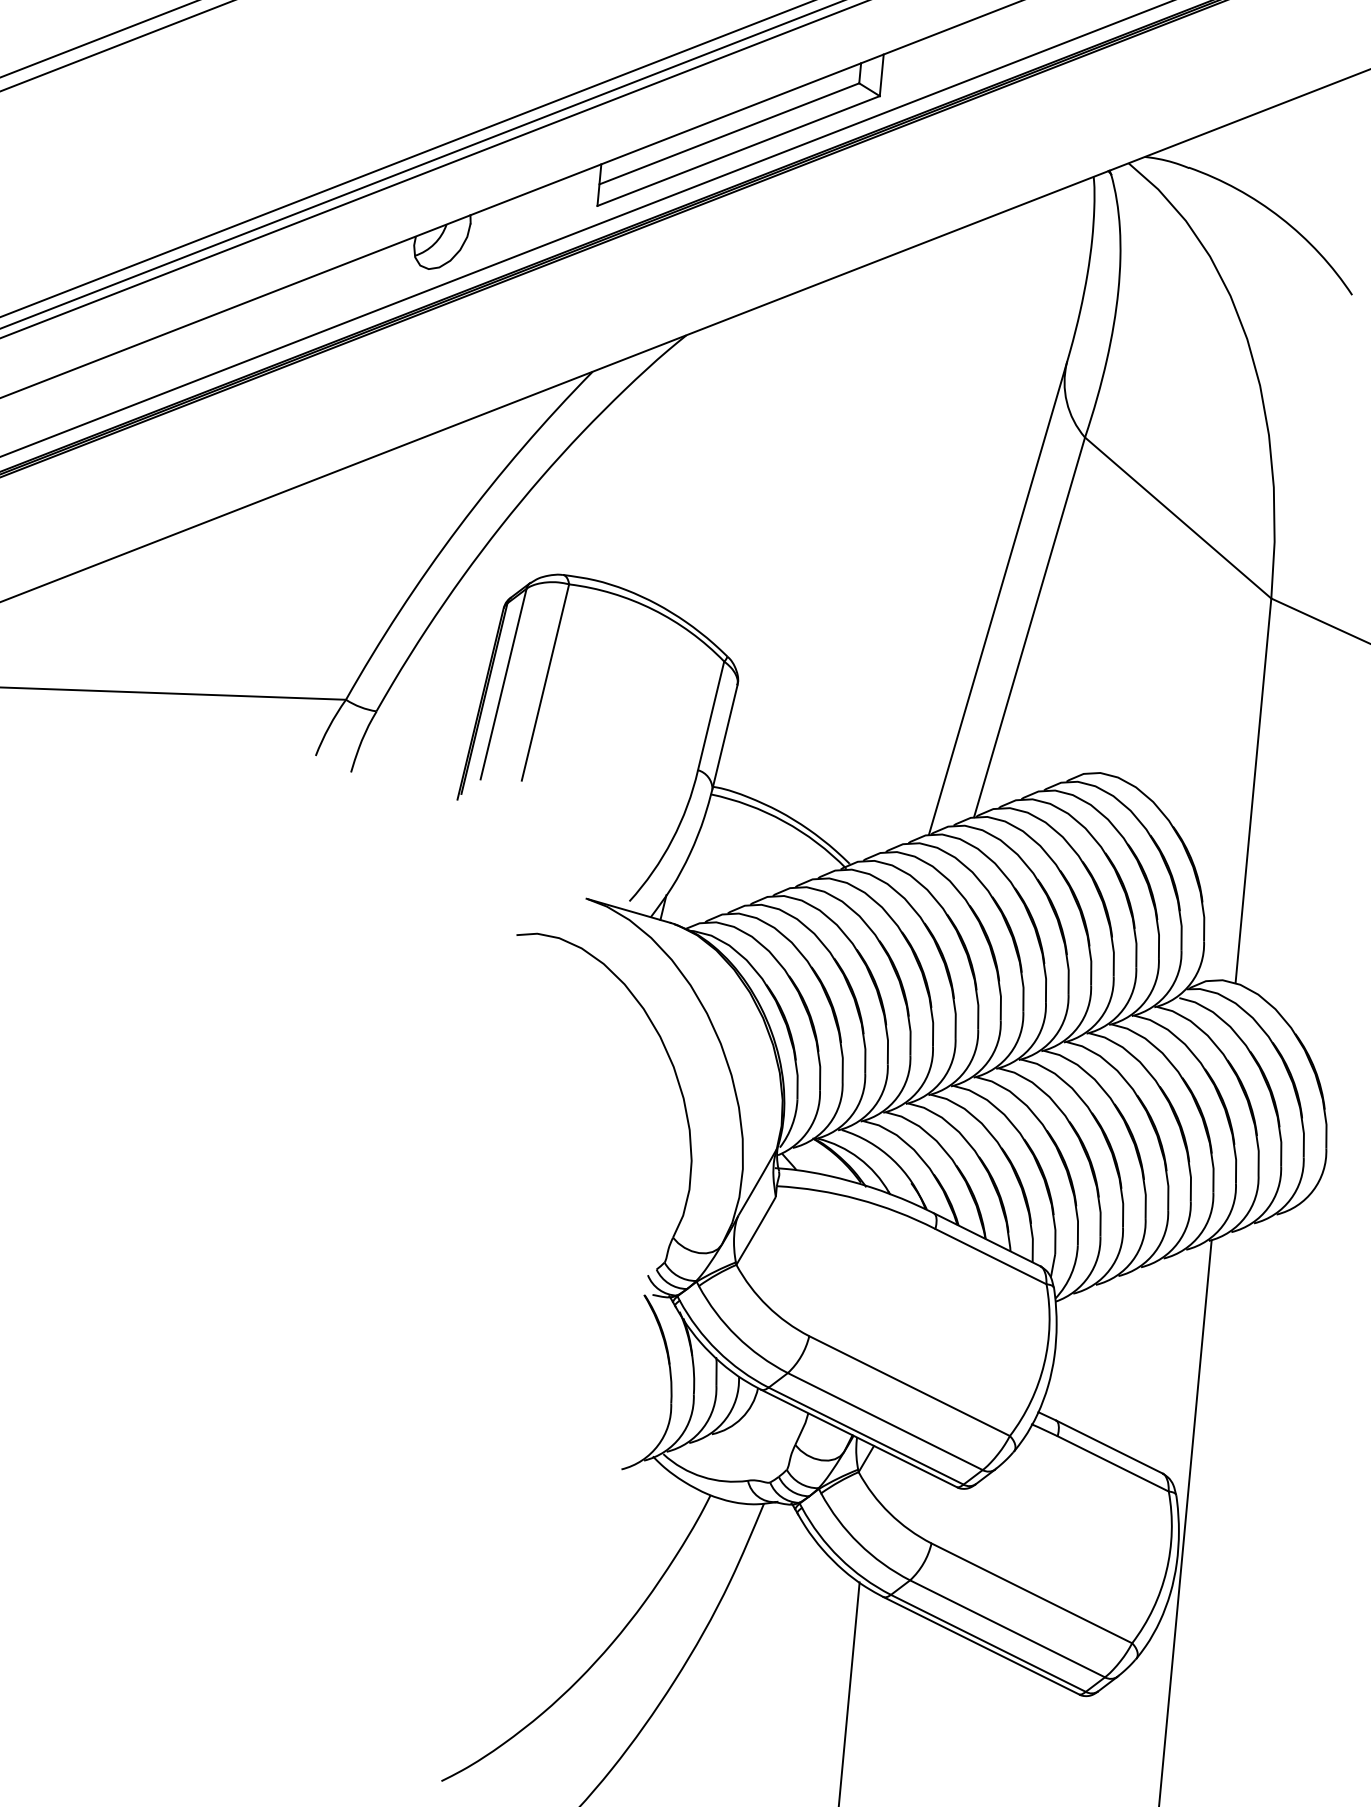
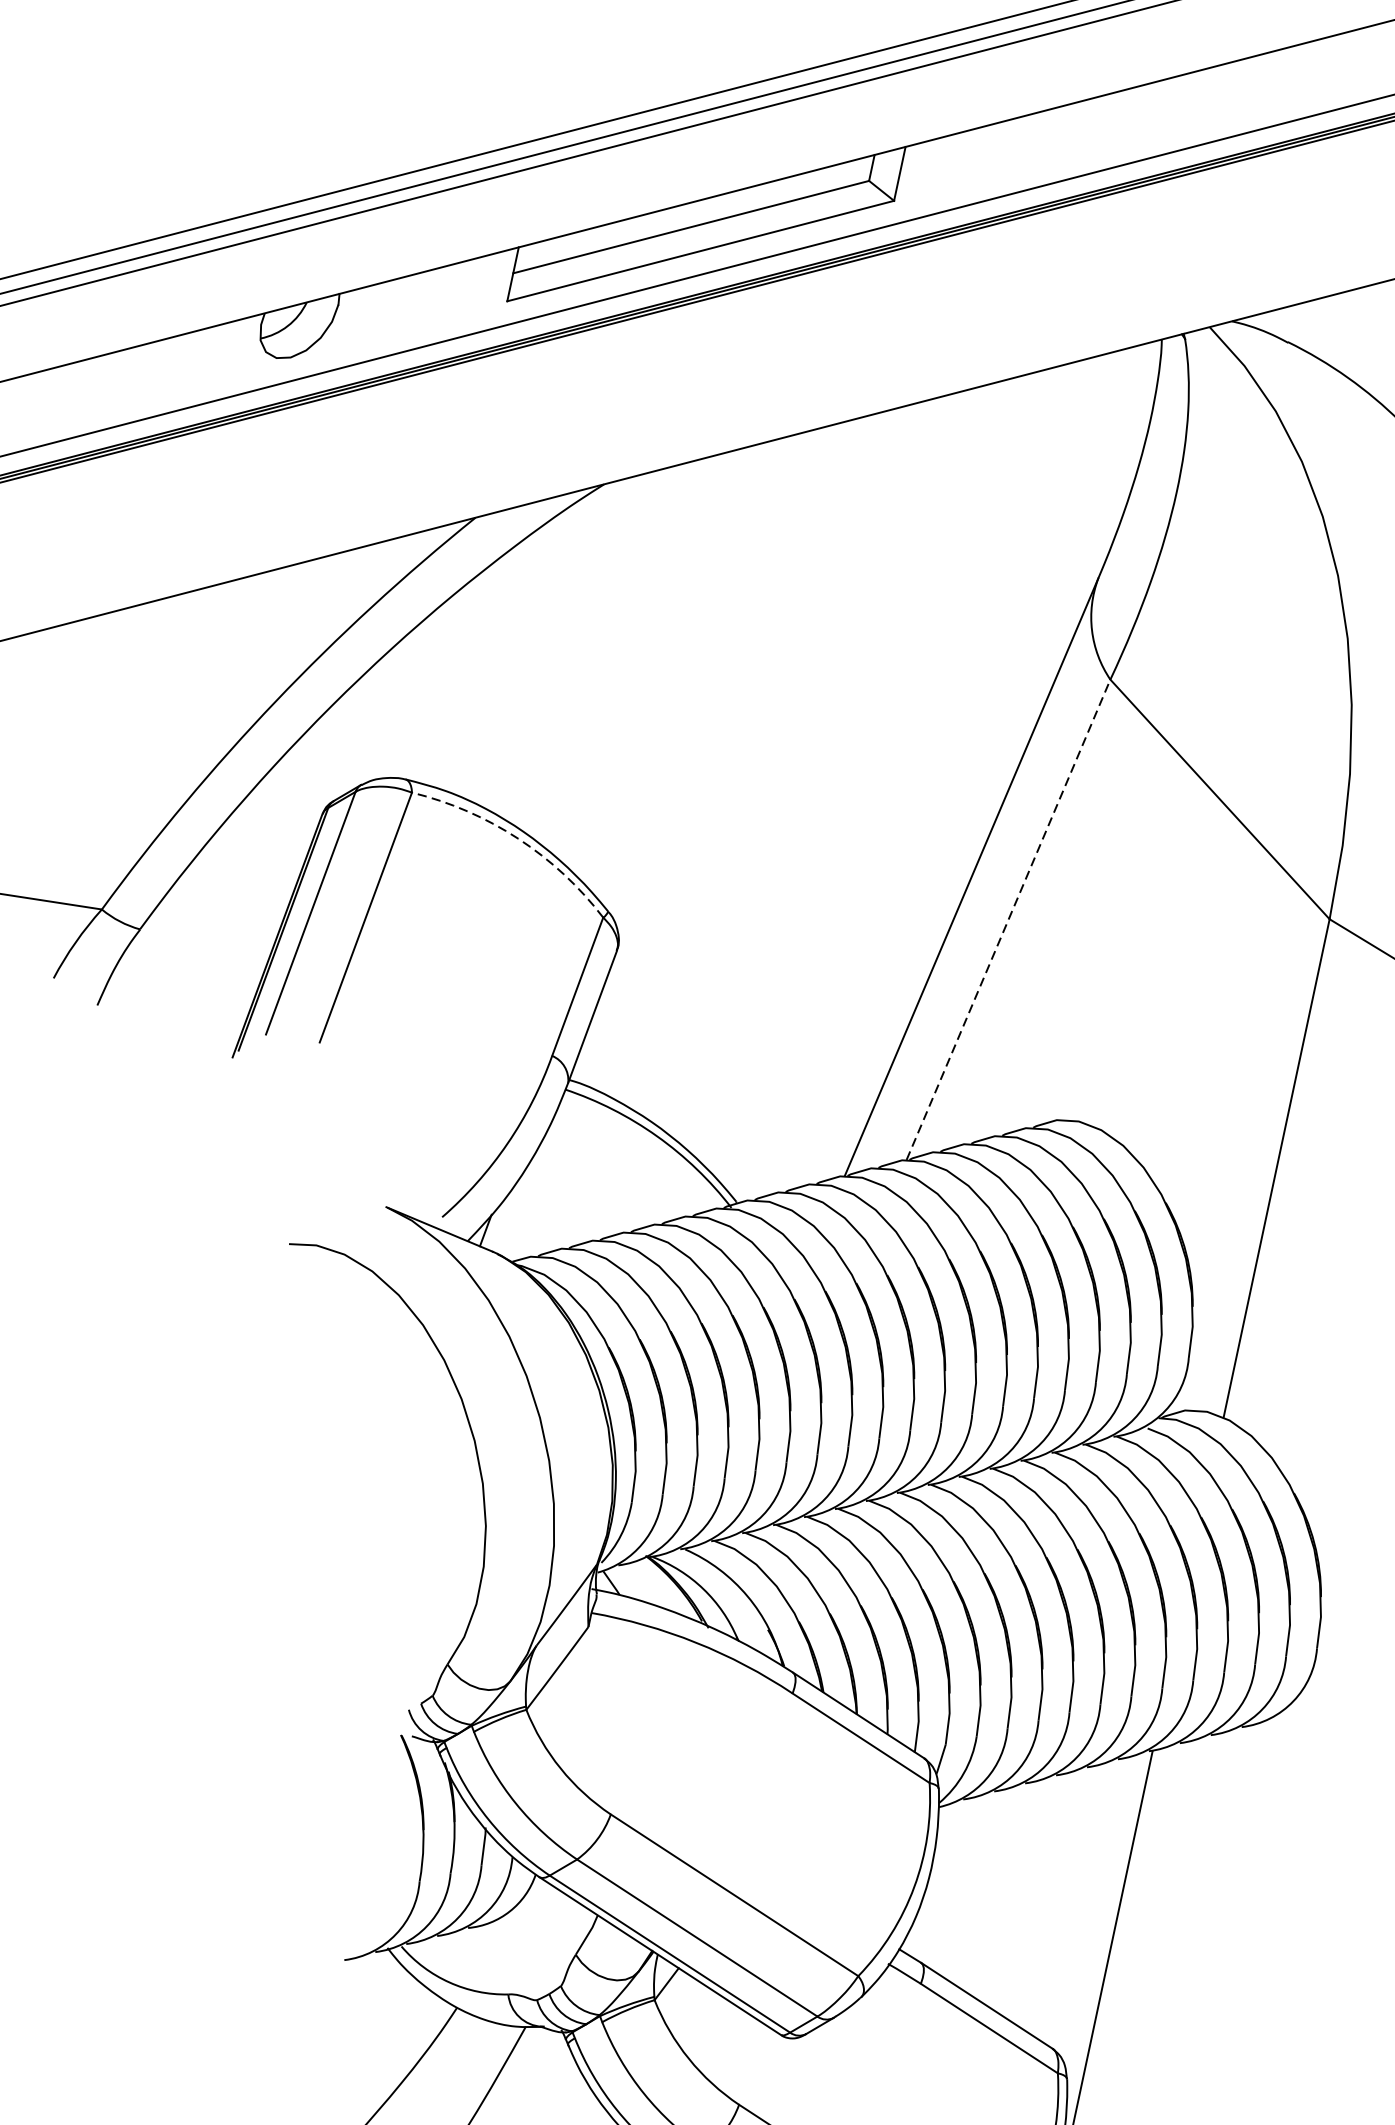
arc: (653, 609) -> (518, 838), solid -> dashed
line: (1029, 627) -> (1008, 919), solid -> dashed

